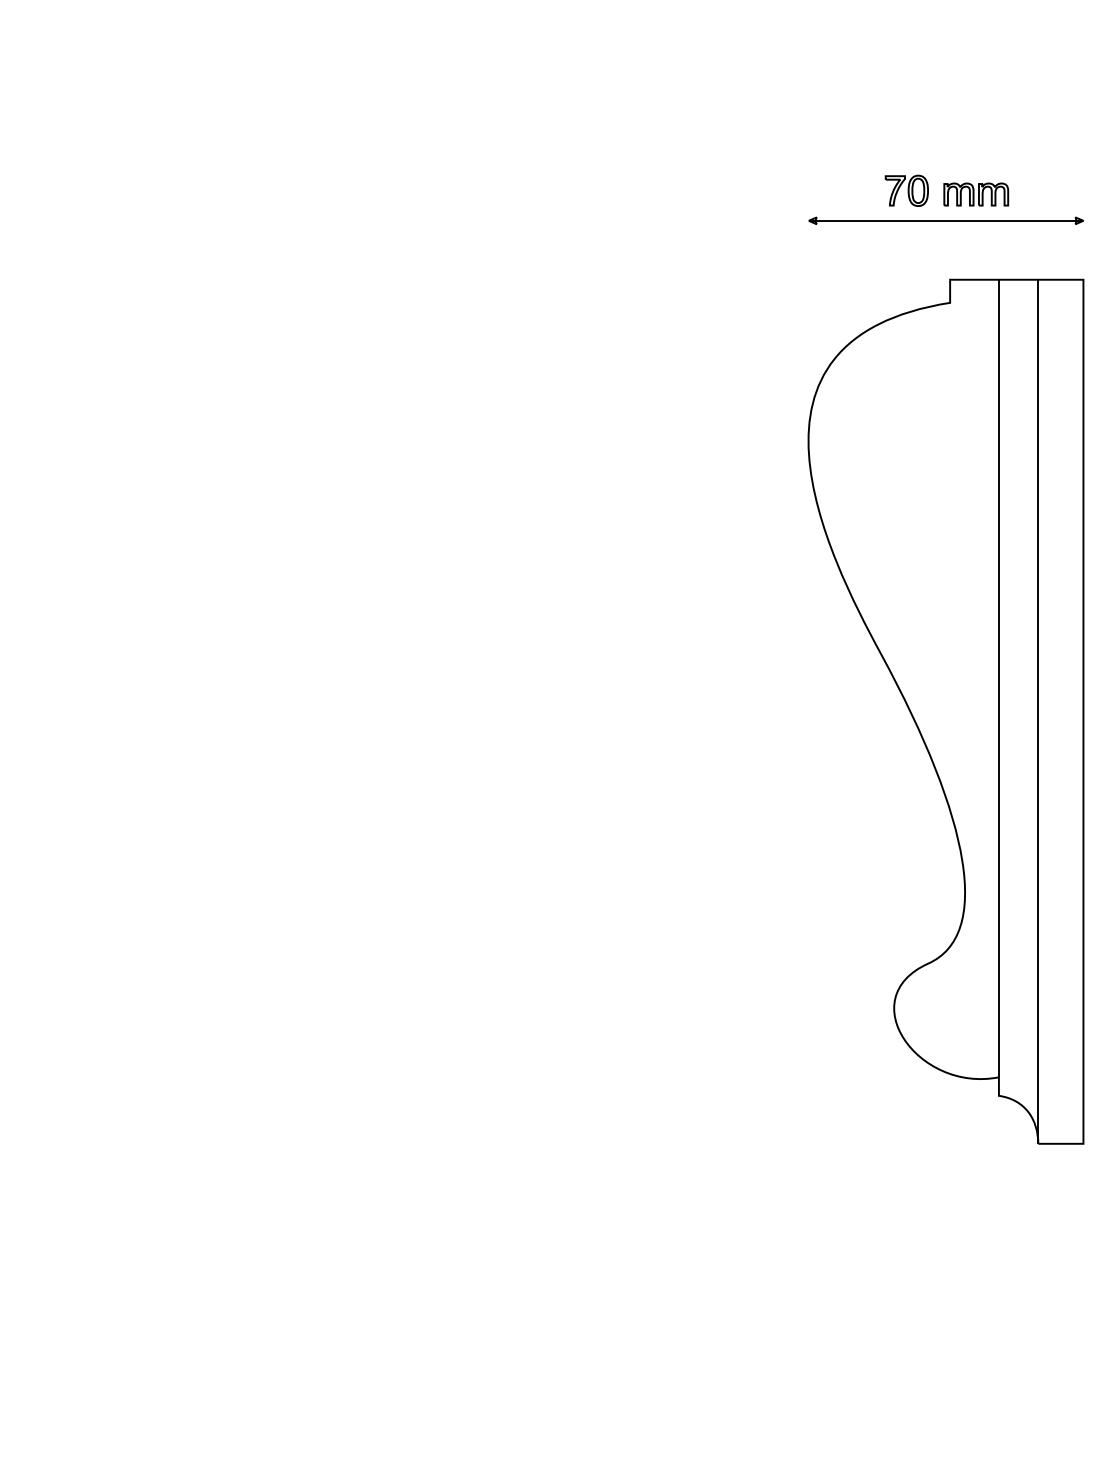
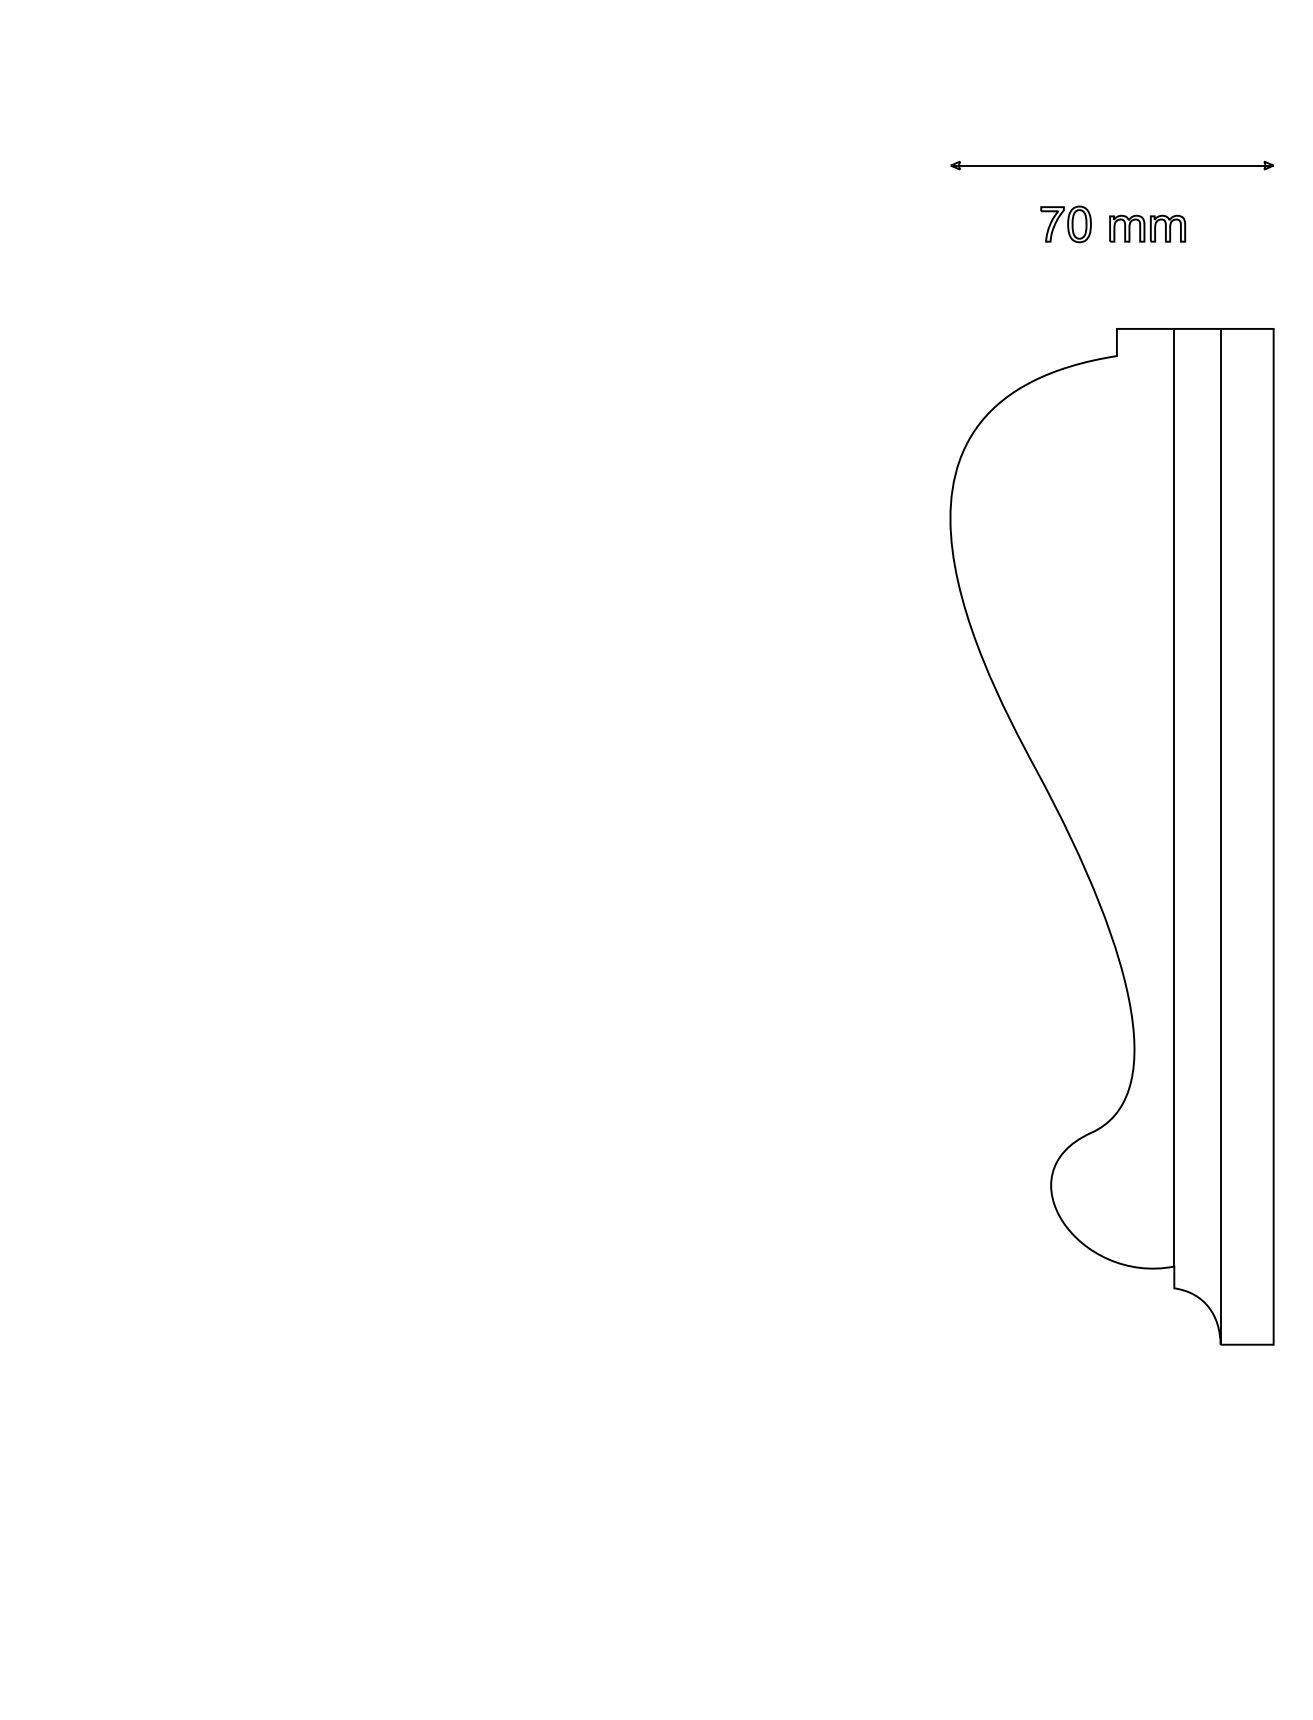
part: (945, 220) -> (1111, 165), moved

